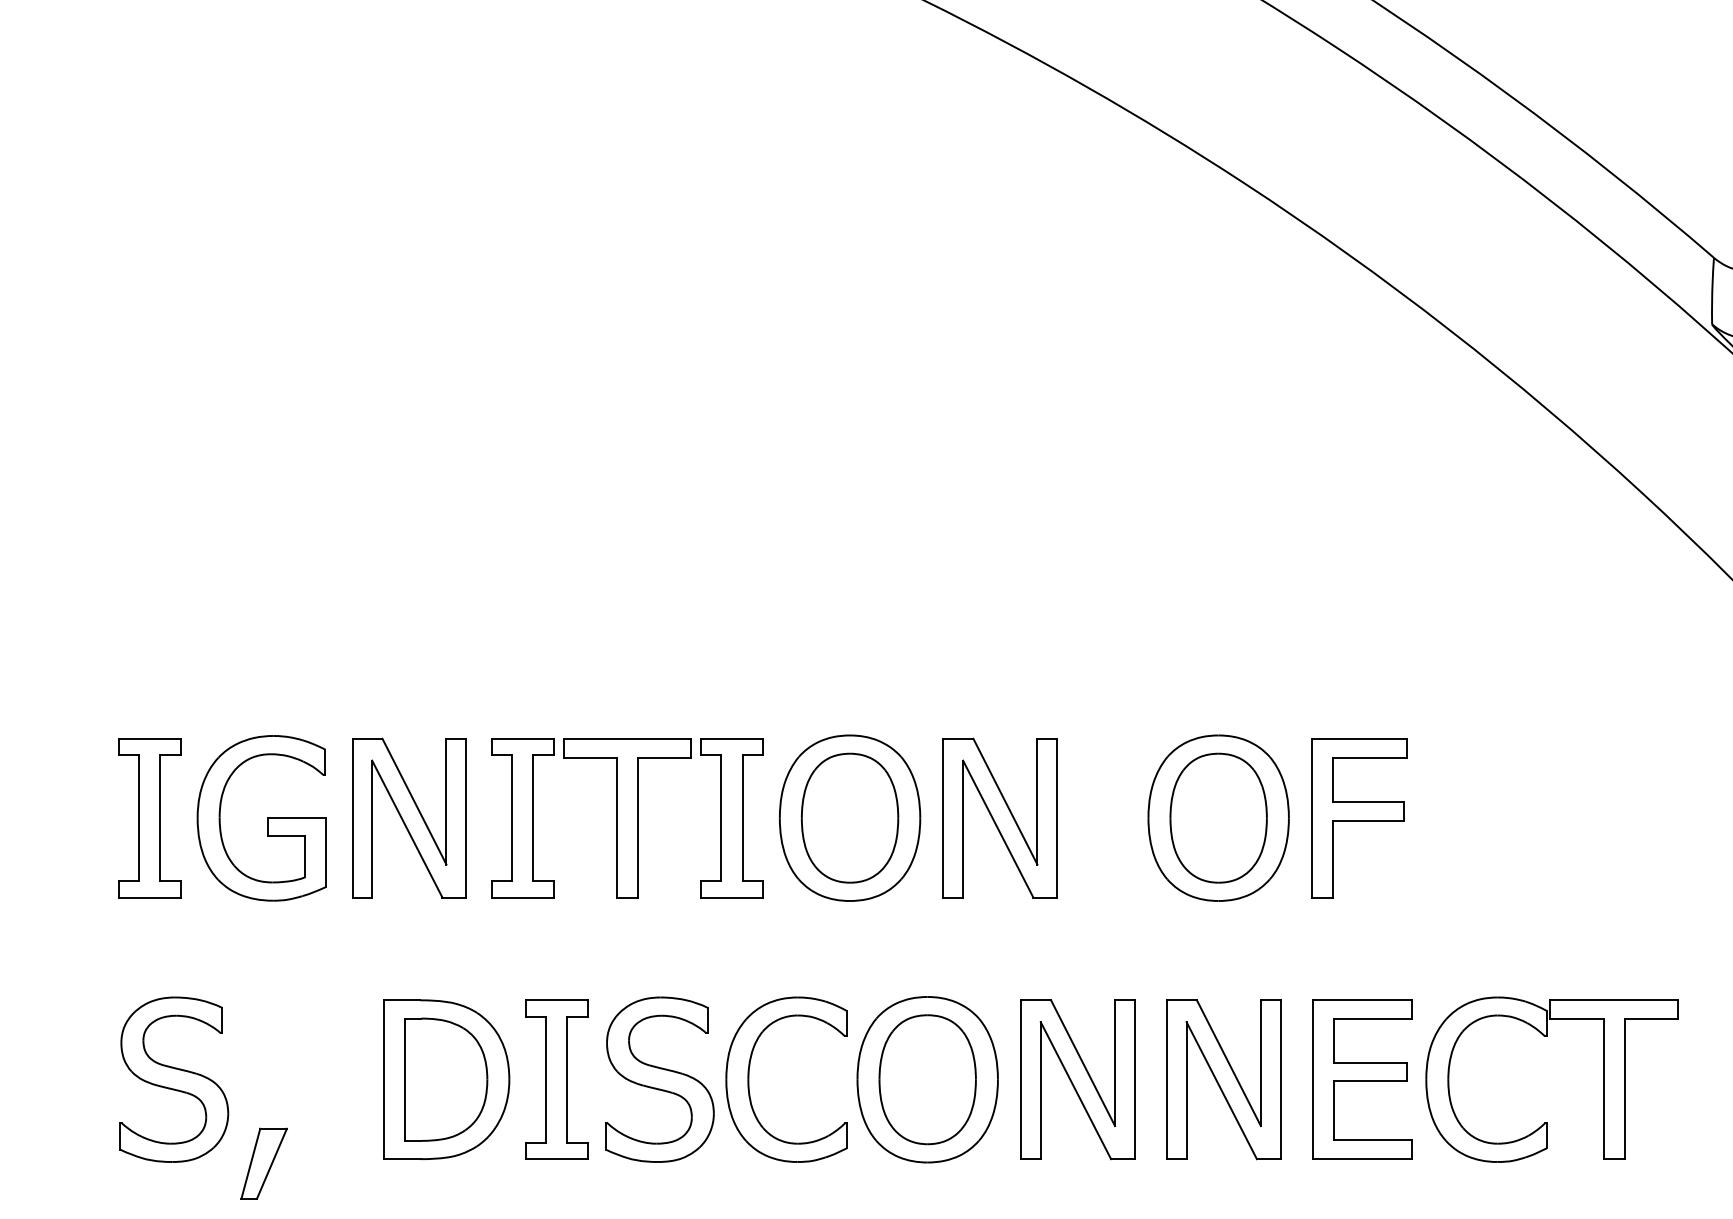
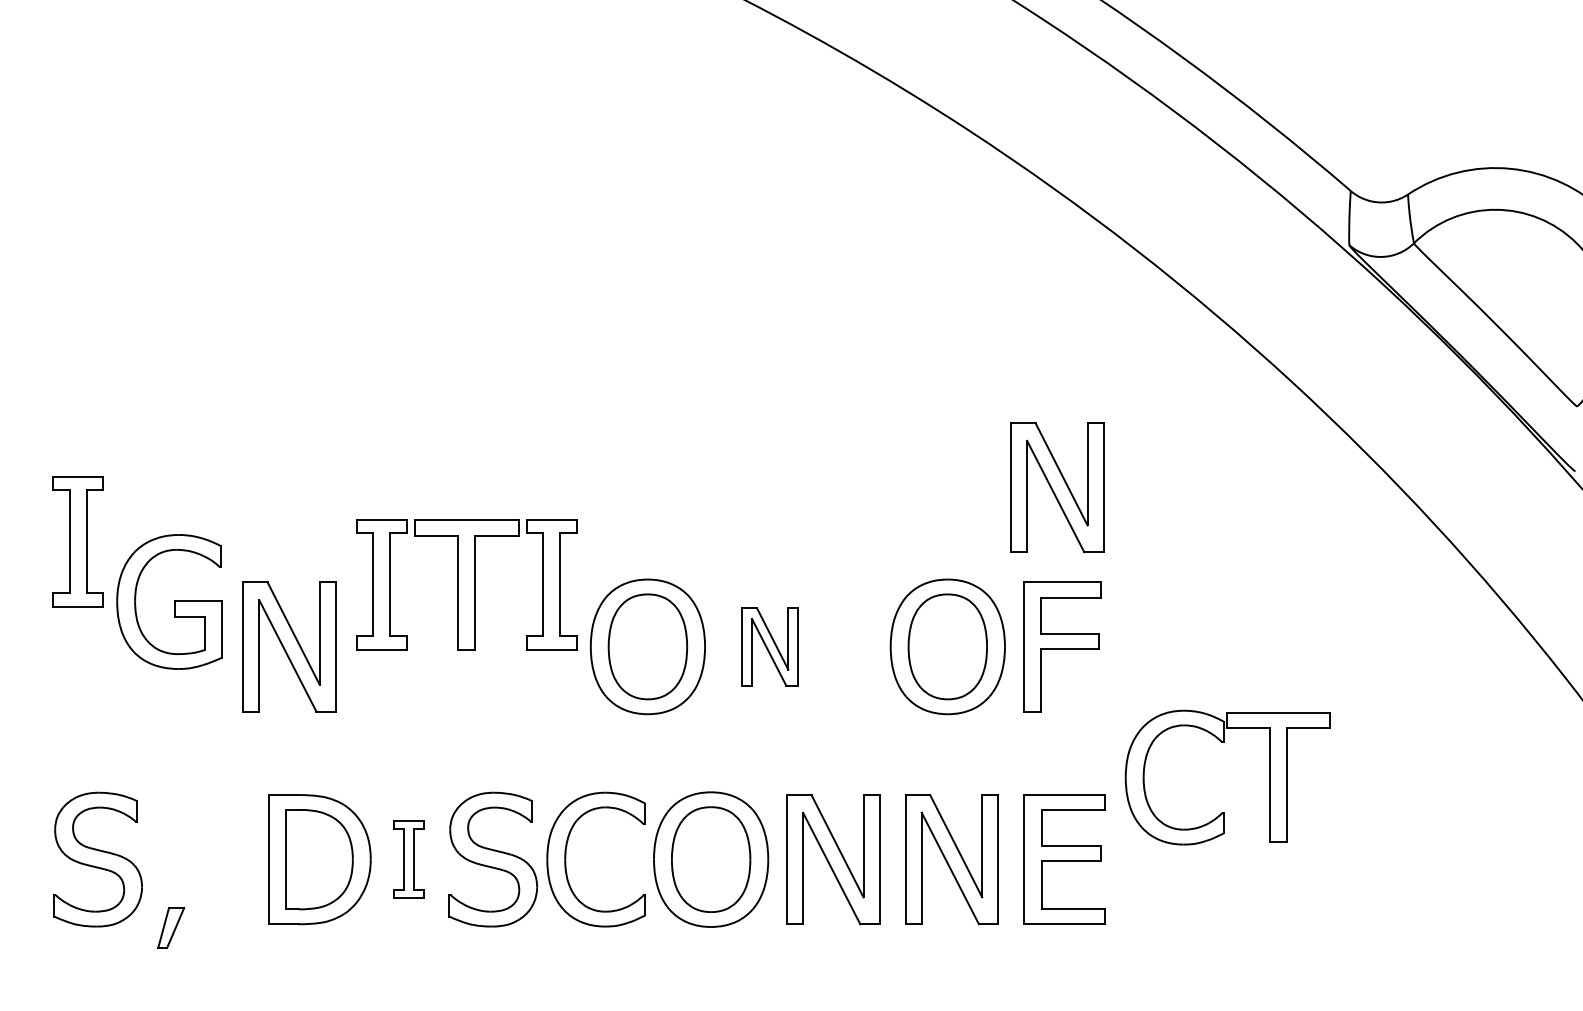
part: (1353, 622) -> (1057, 487), added
part: (148, 817) -> (77, 541), moved
part: (261, 817) -> (169, 601), moved
part: (627, 817) -> (466, 584), moved
part: (999, 817) -> (769, 646), size x0.6
part: (1547, 1036) -> (1224, 742), moved
part: (555, 1079) -> (408, 859), size x0.6
part: (263, 1163) -> (170, 927), size x0.7

